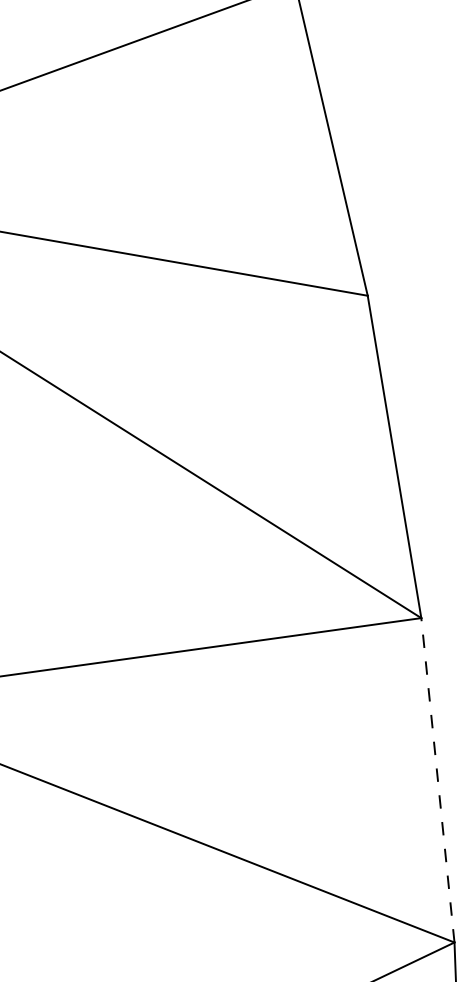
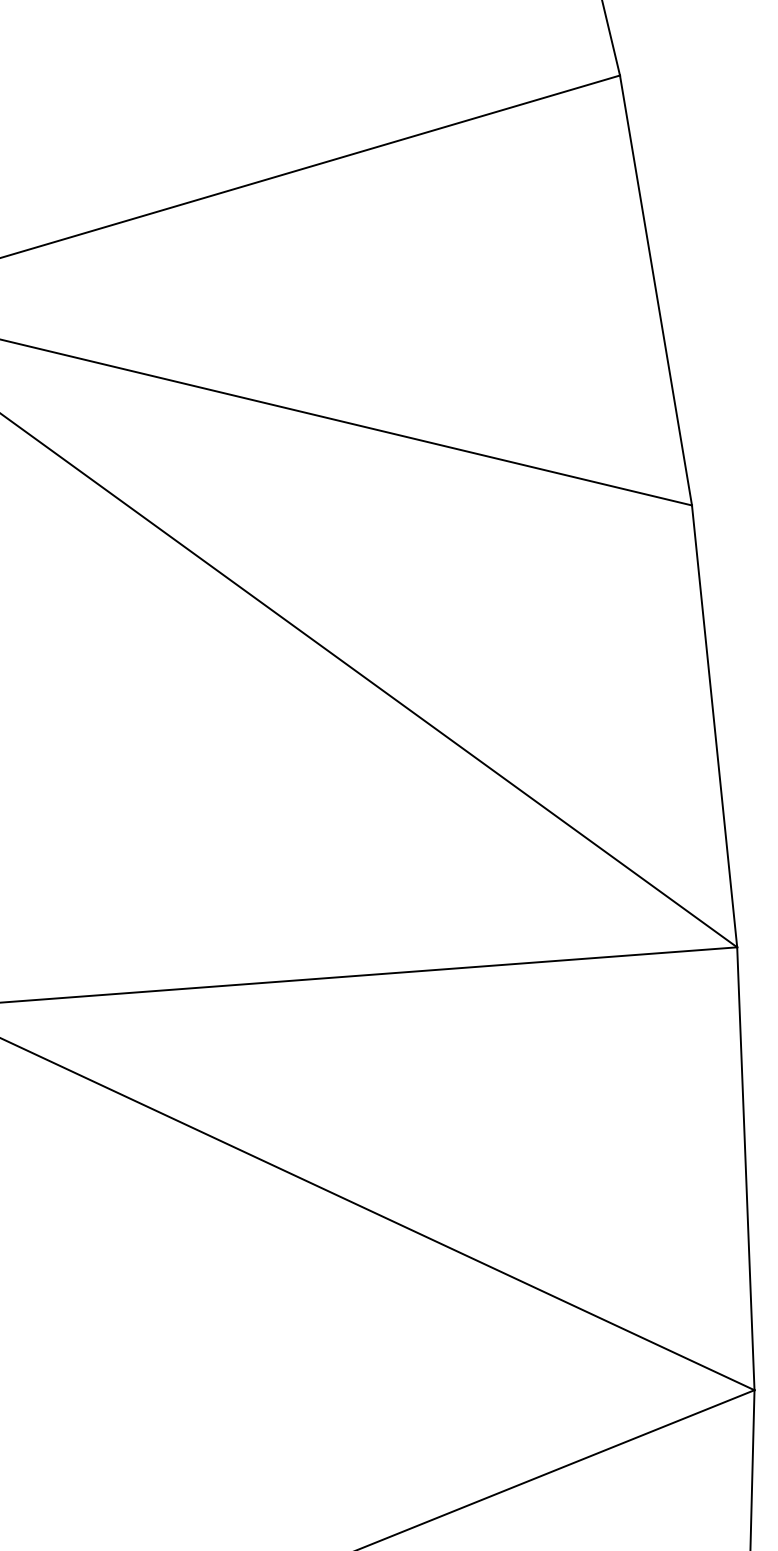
line: (437, 780) -> (745, 1168), dashed -> solid

